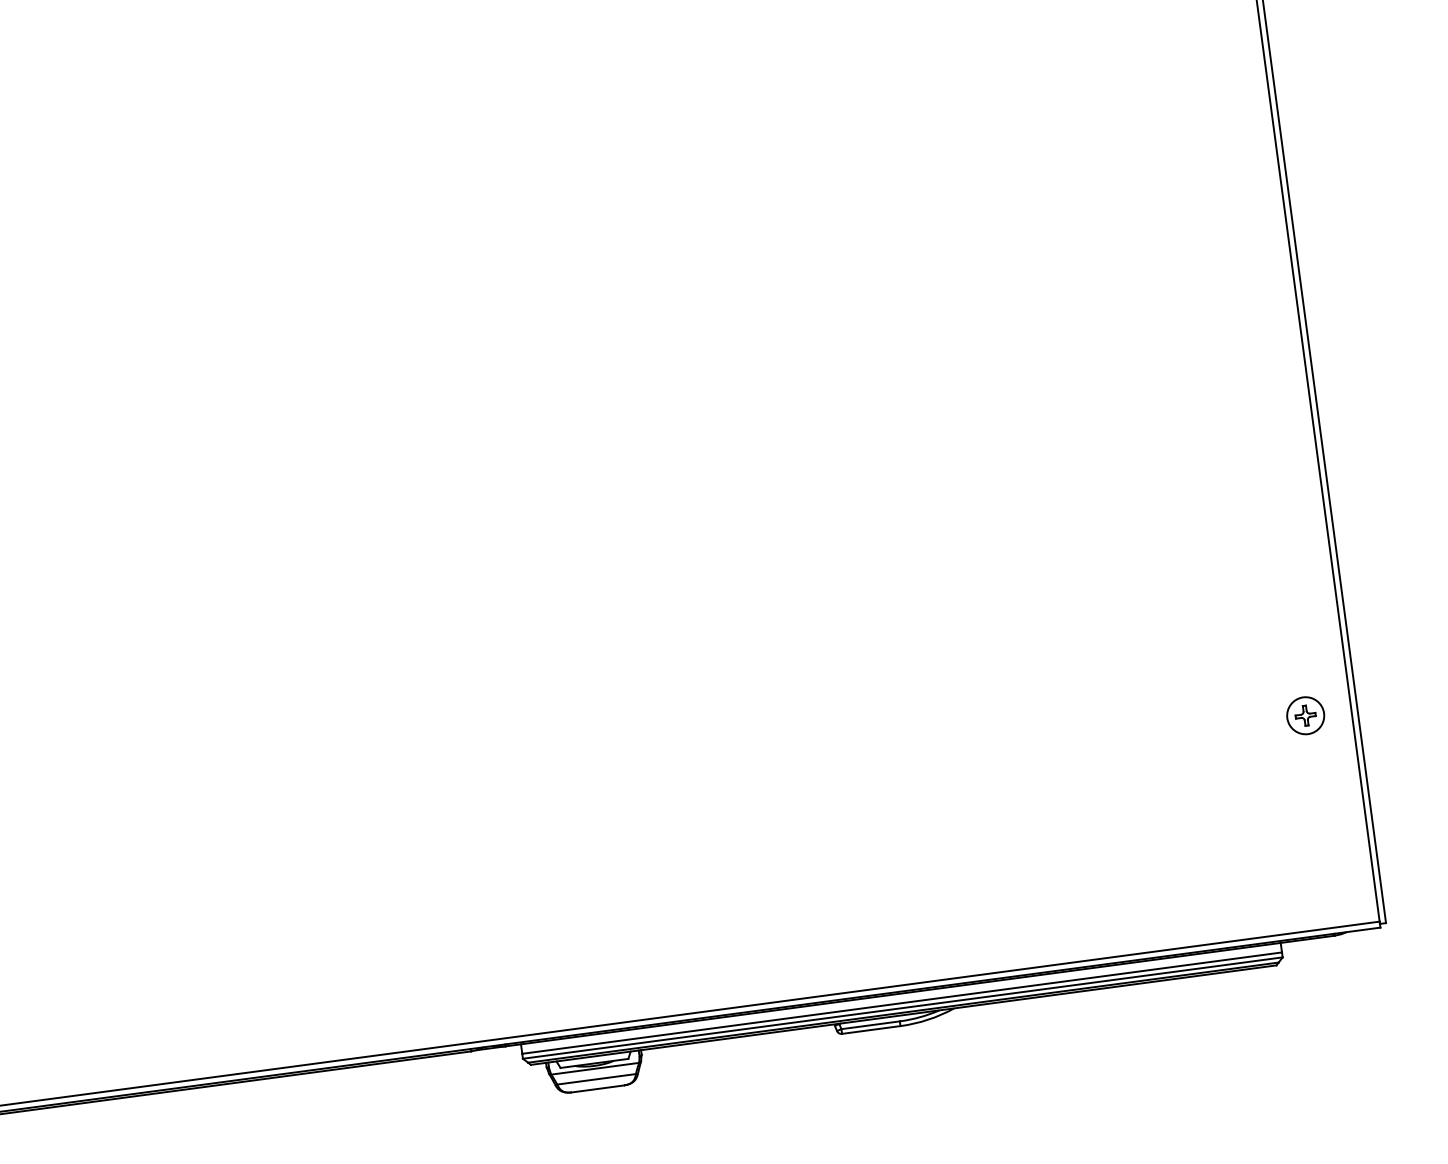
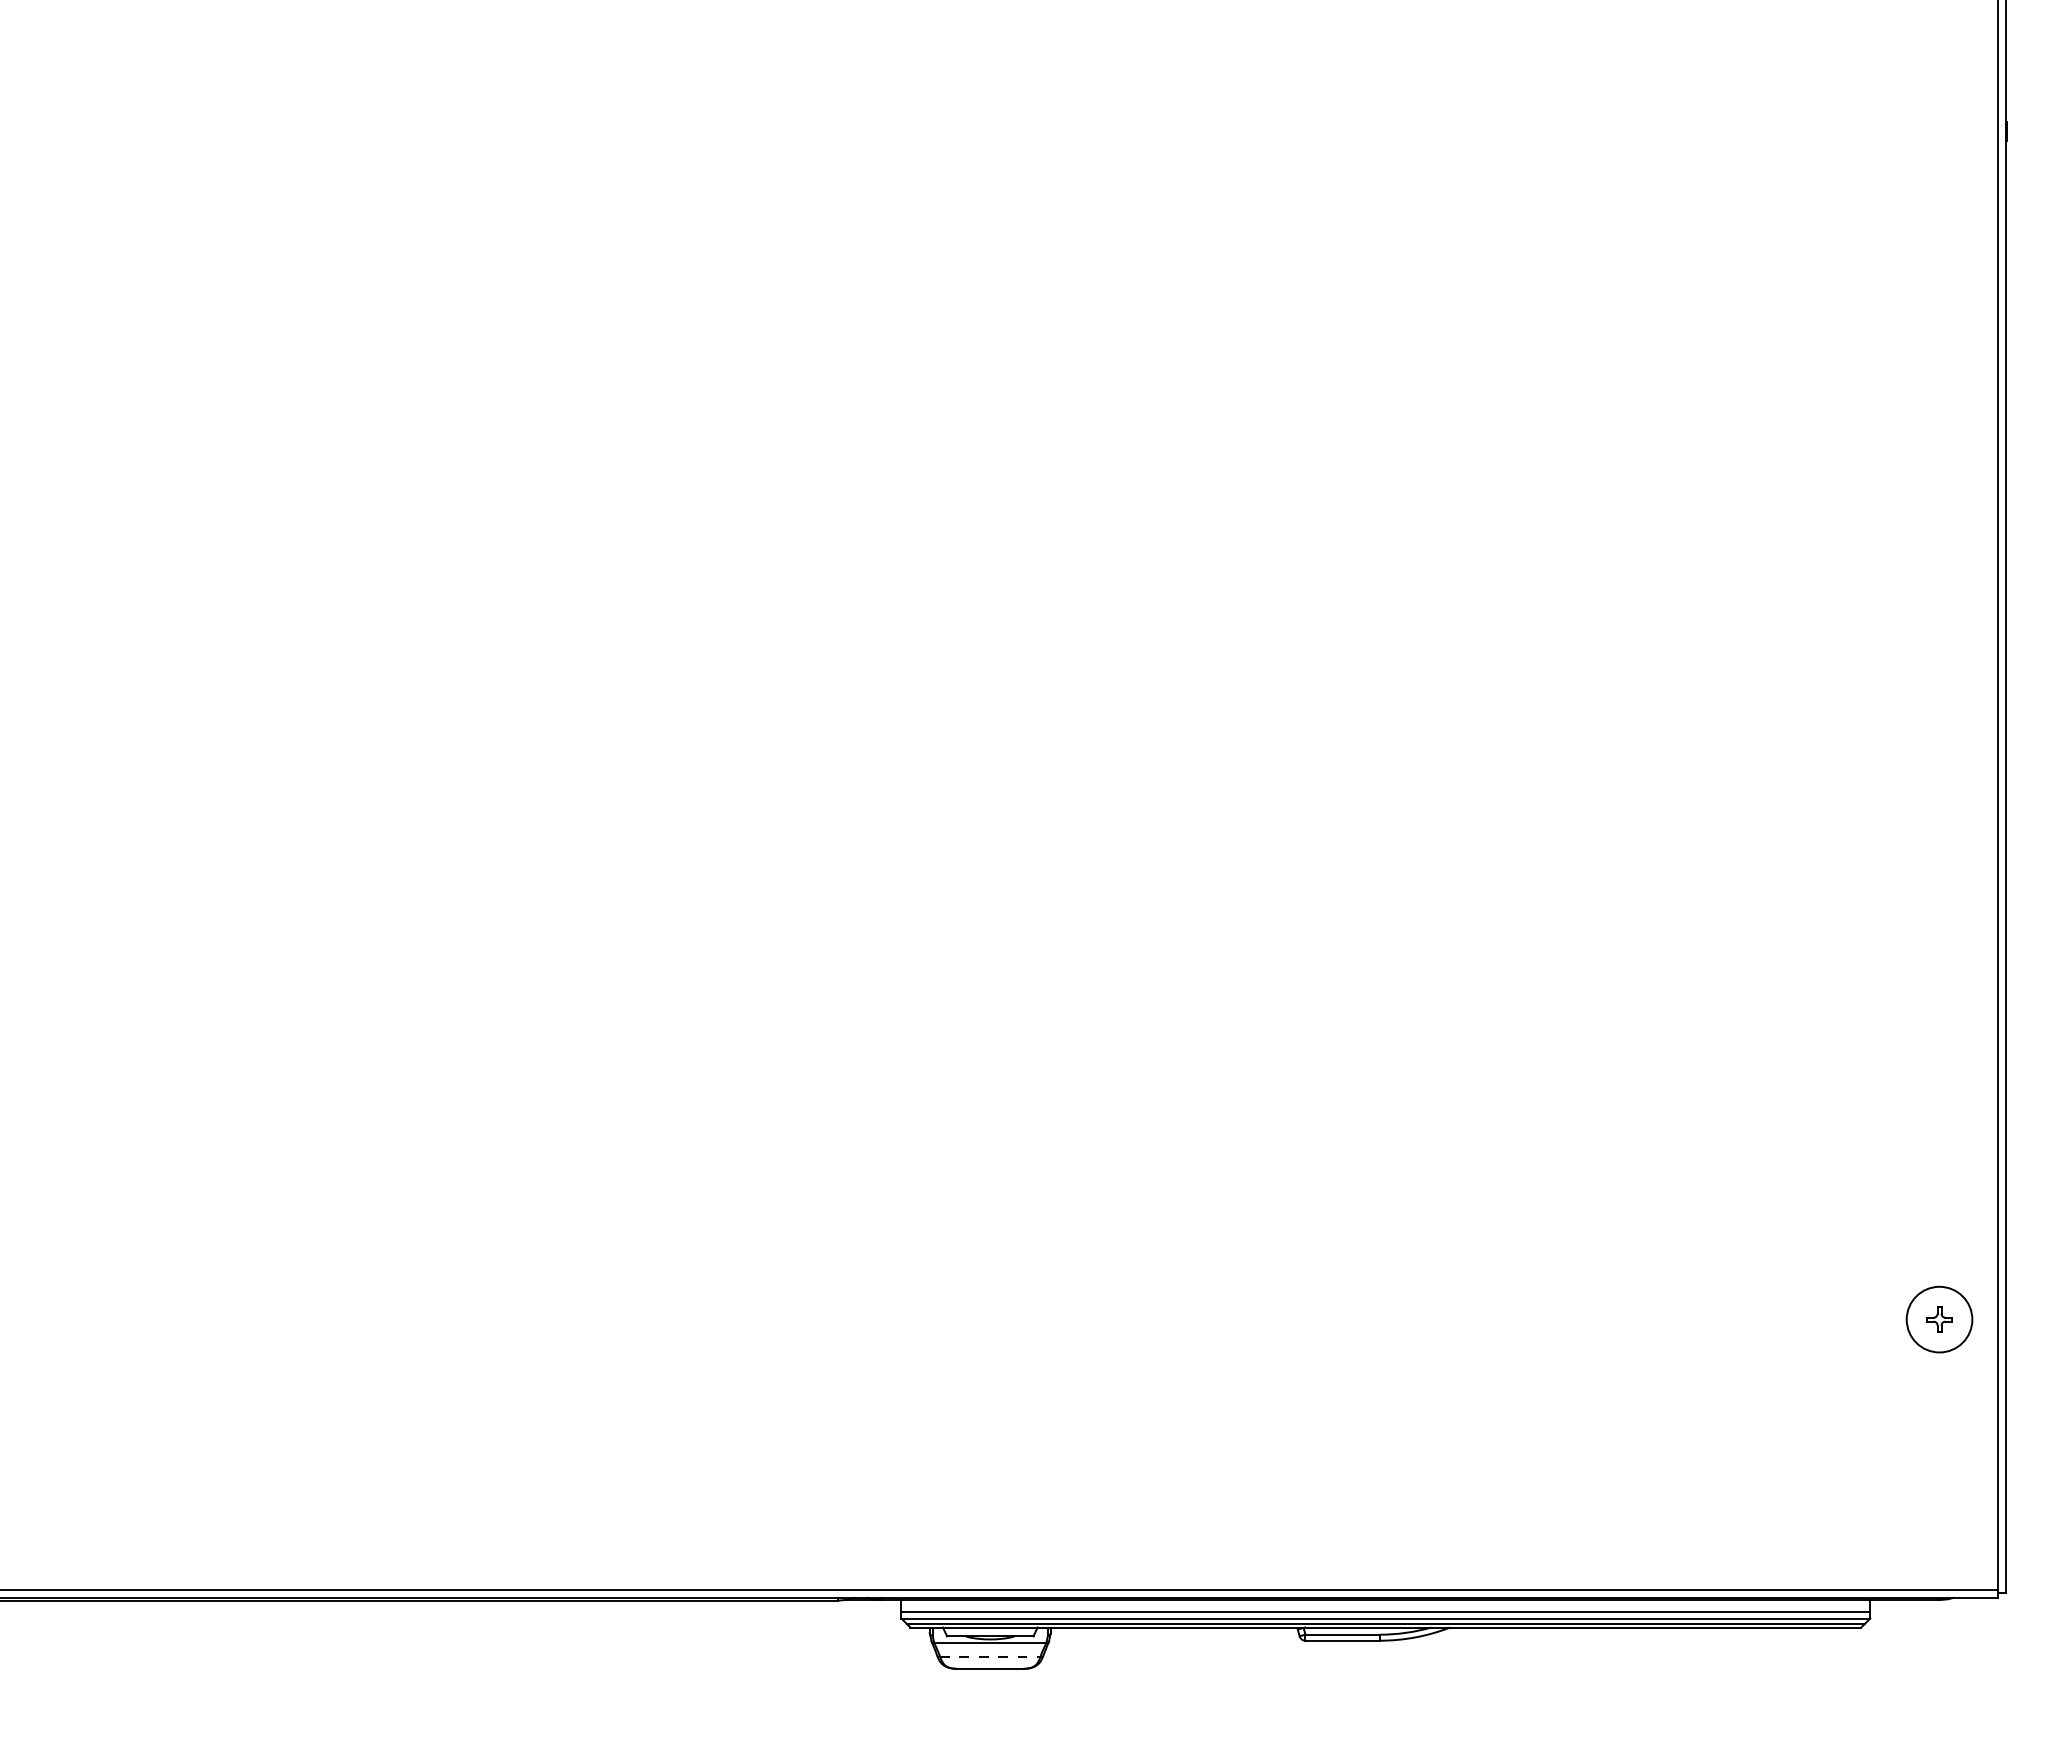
circle: (1305, 715) -> (1939, 1319), size x1.4
line: (596, 1079) -> (990, 1656), solid -> dashed

